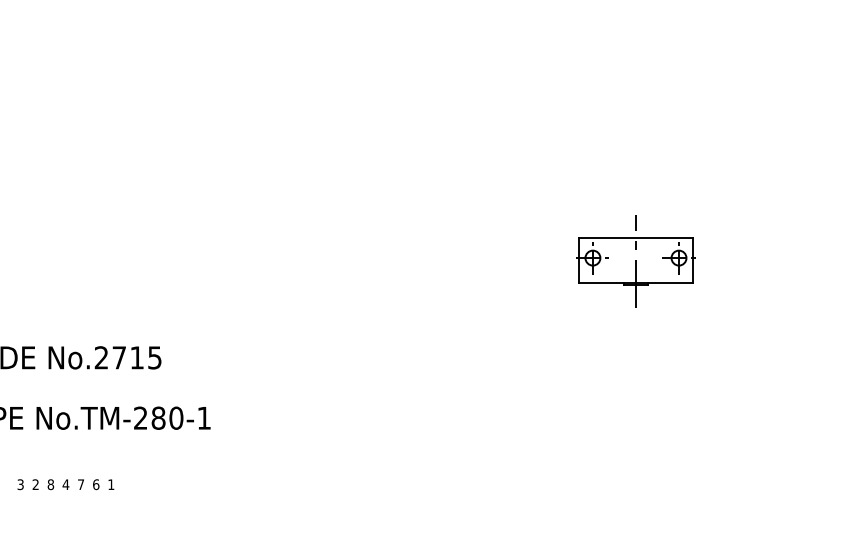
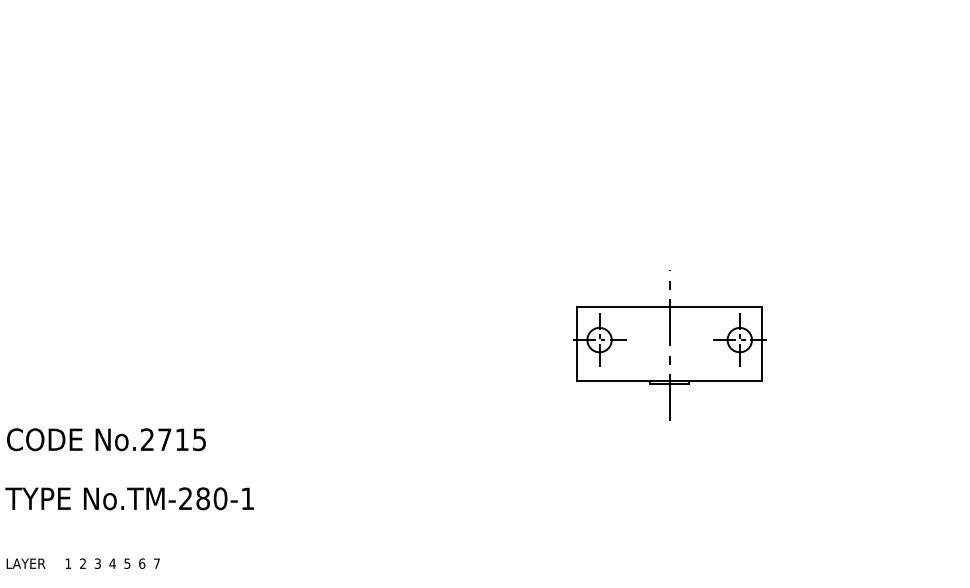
part: (635, 261) -> (669, 345), size x1.67
text: (20, 484) -> (68, 563), 3 -> 1
text: (50, 484) -> (97, 563), 8 -> 3
text: (81, 484) -> (127, 563), 7 -> 5
text: (110, 484) -> (156, 563), 1 -> 7

